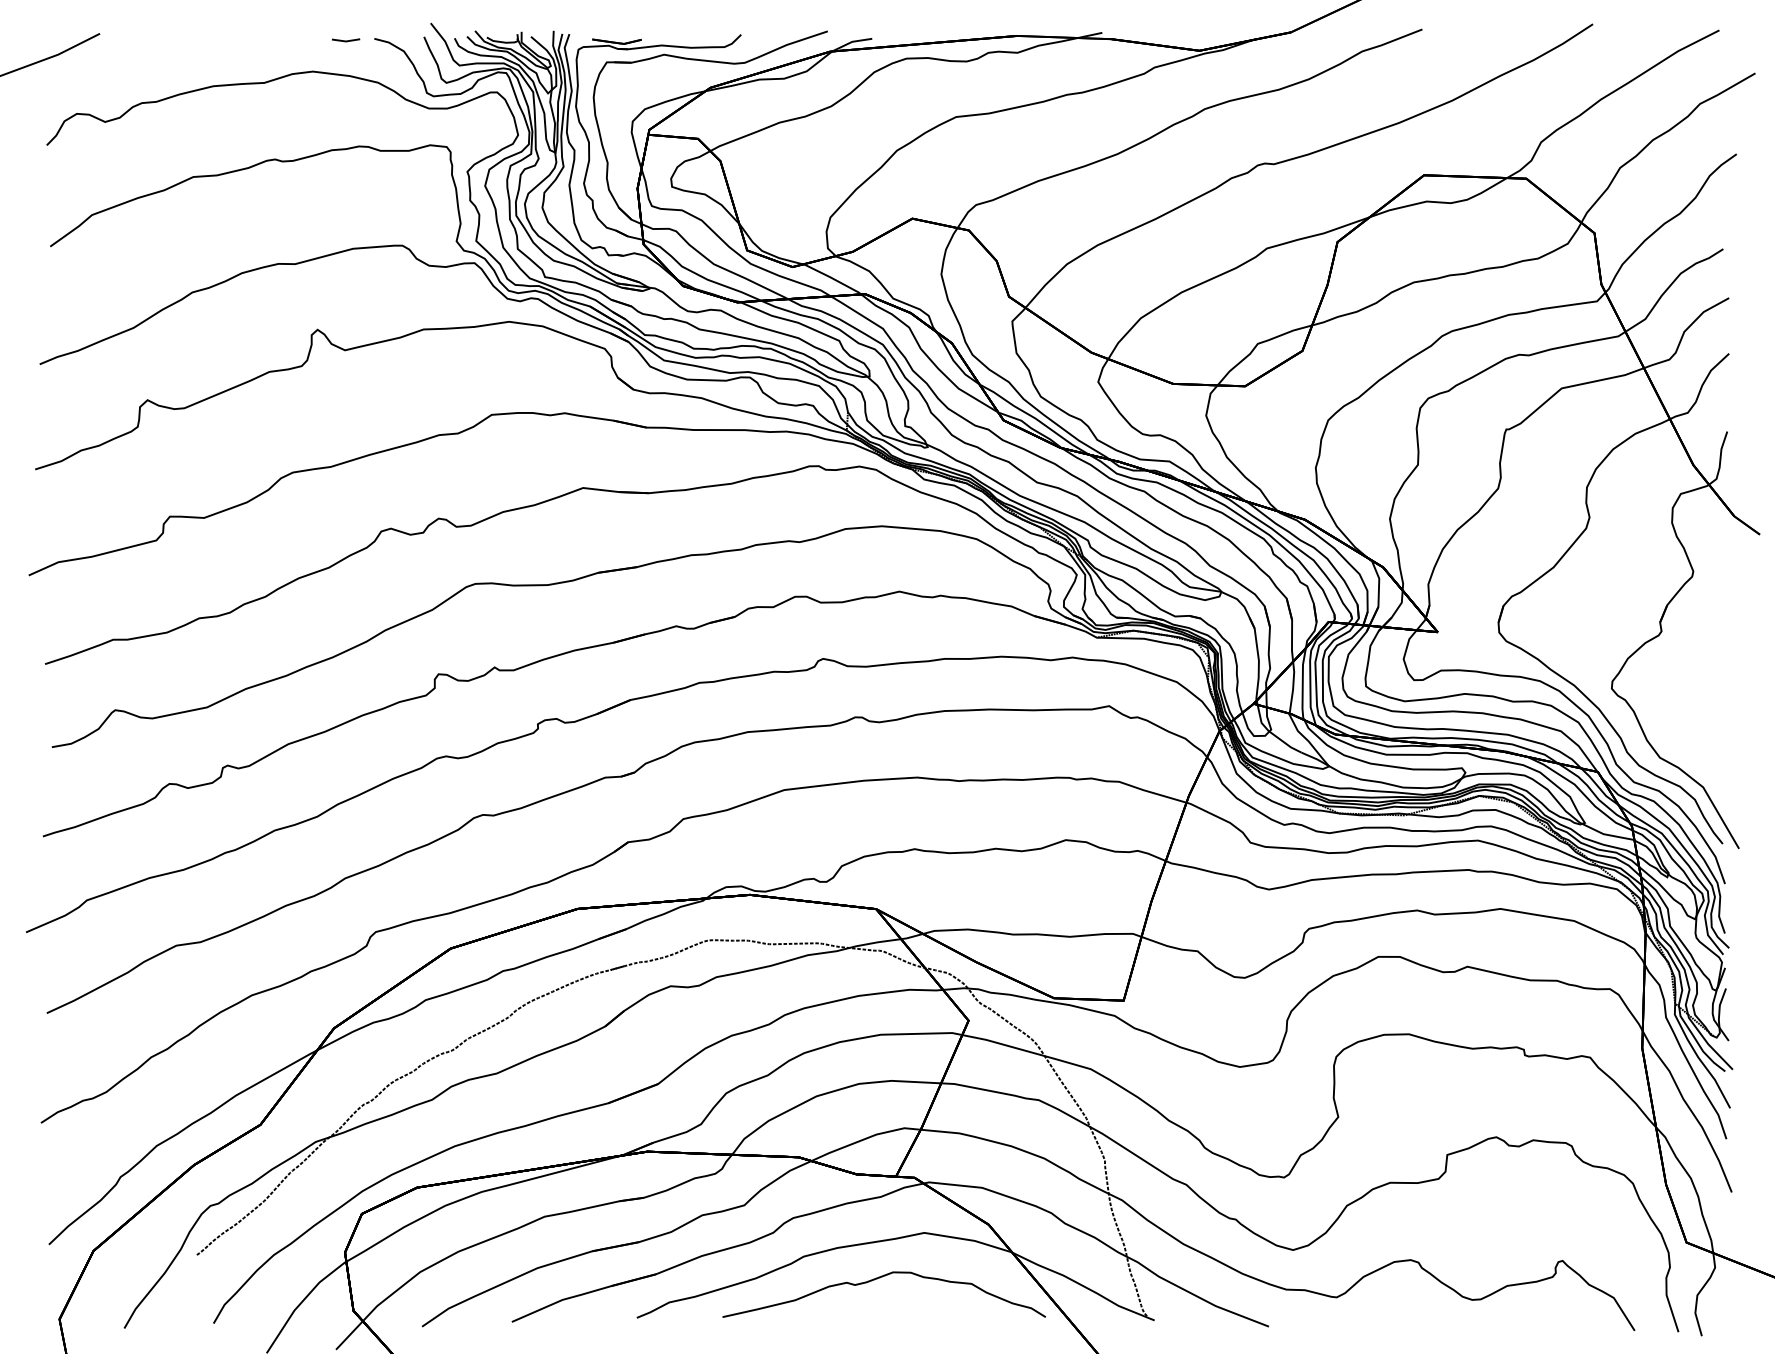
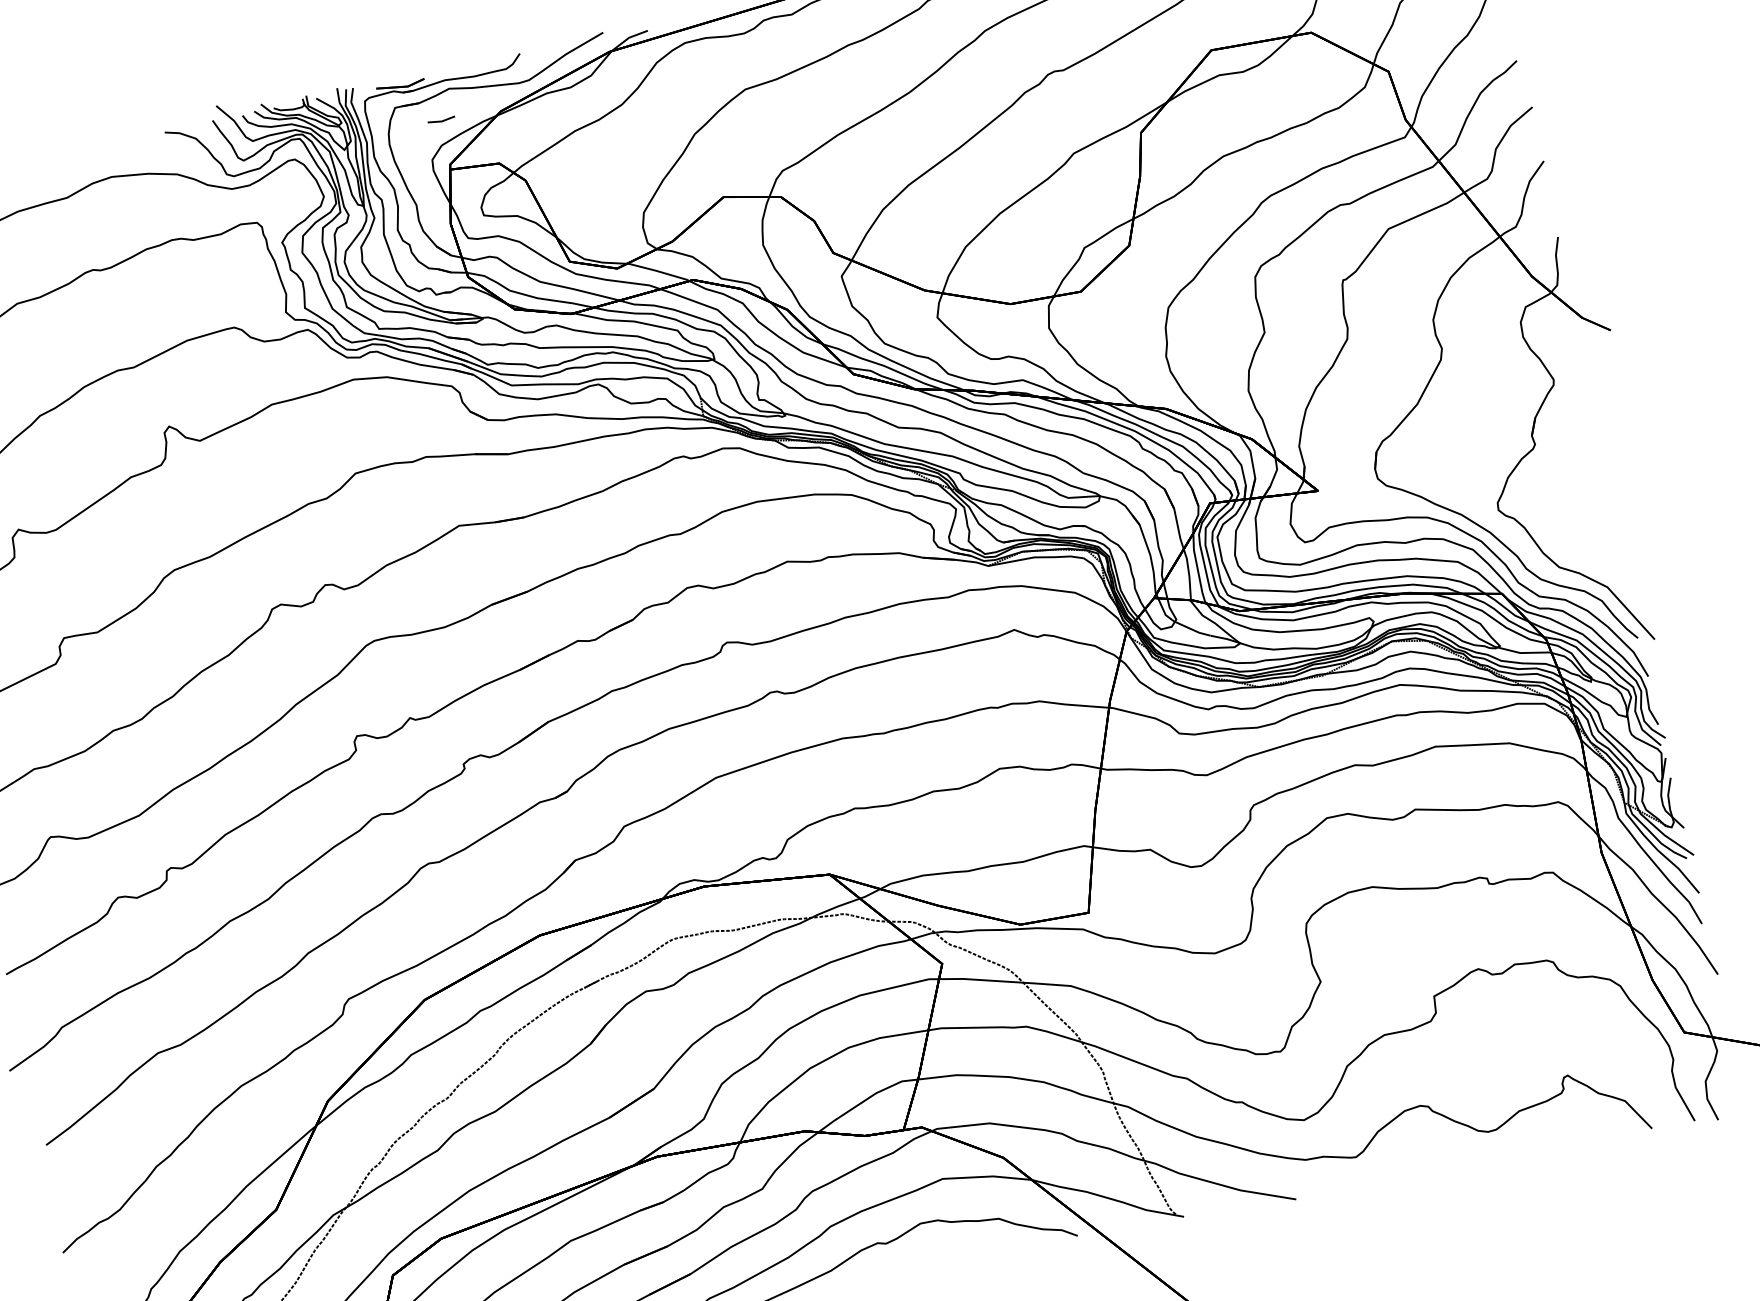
line: (346, 40) -> (442, 120), moved

